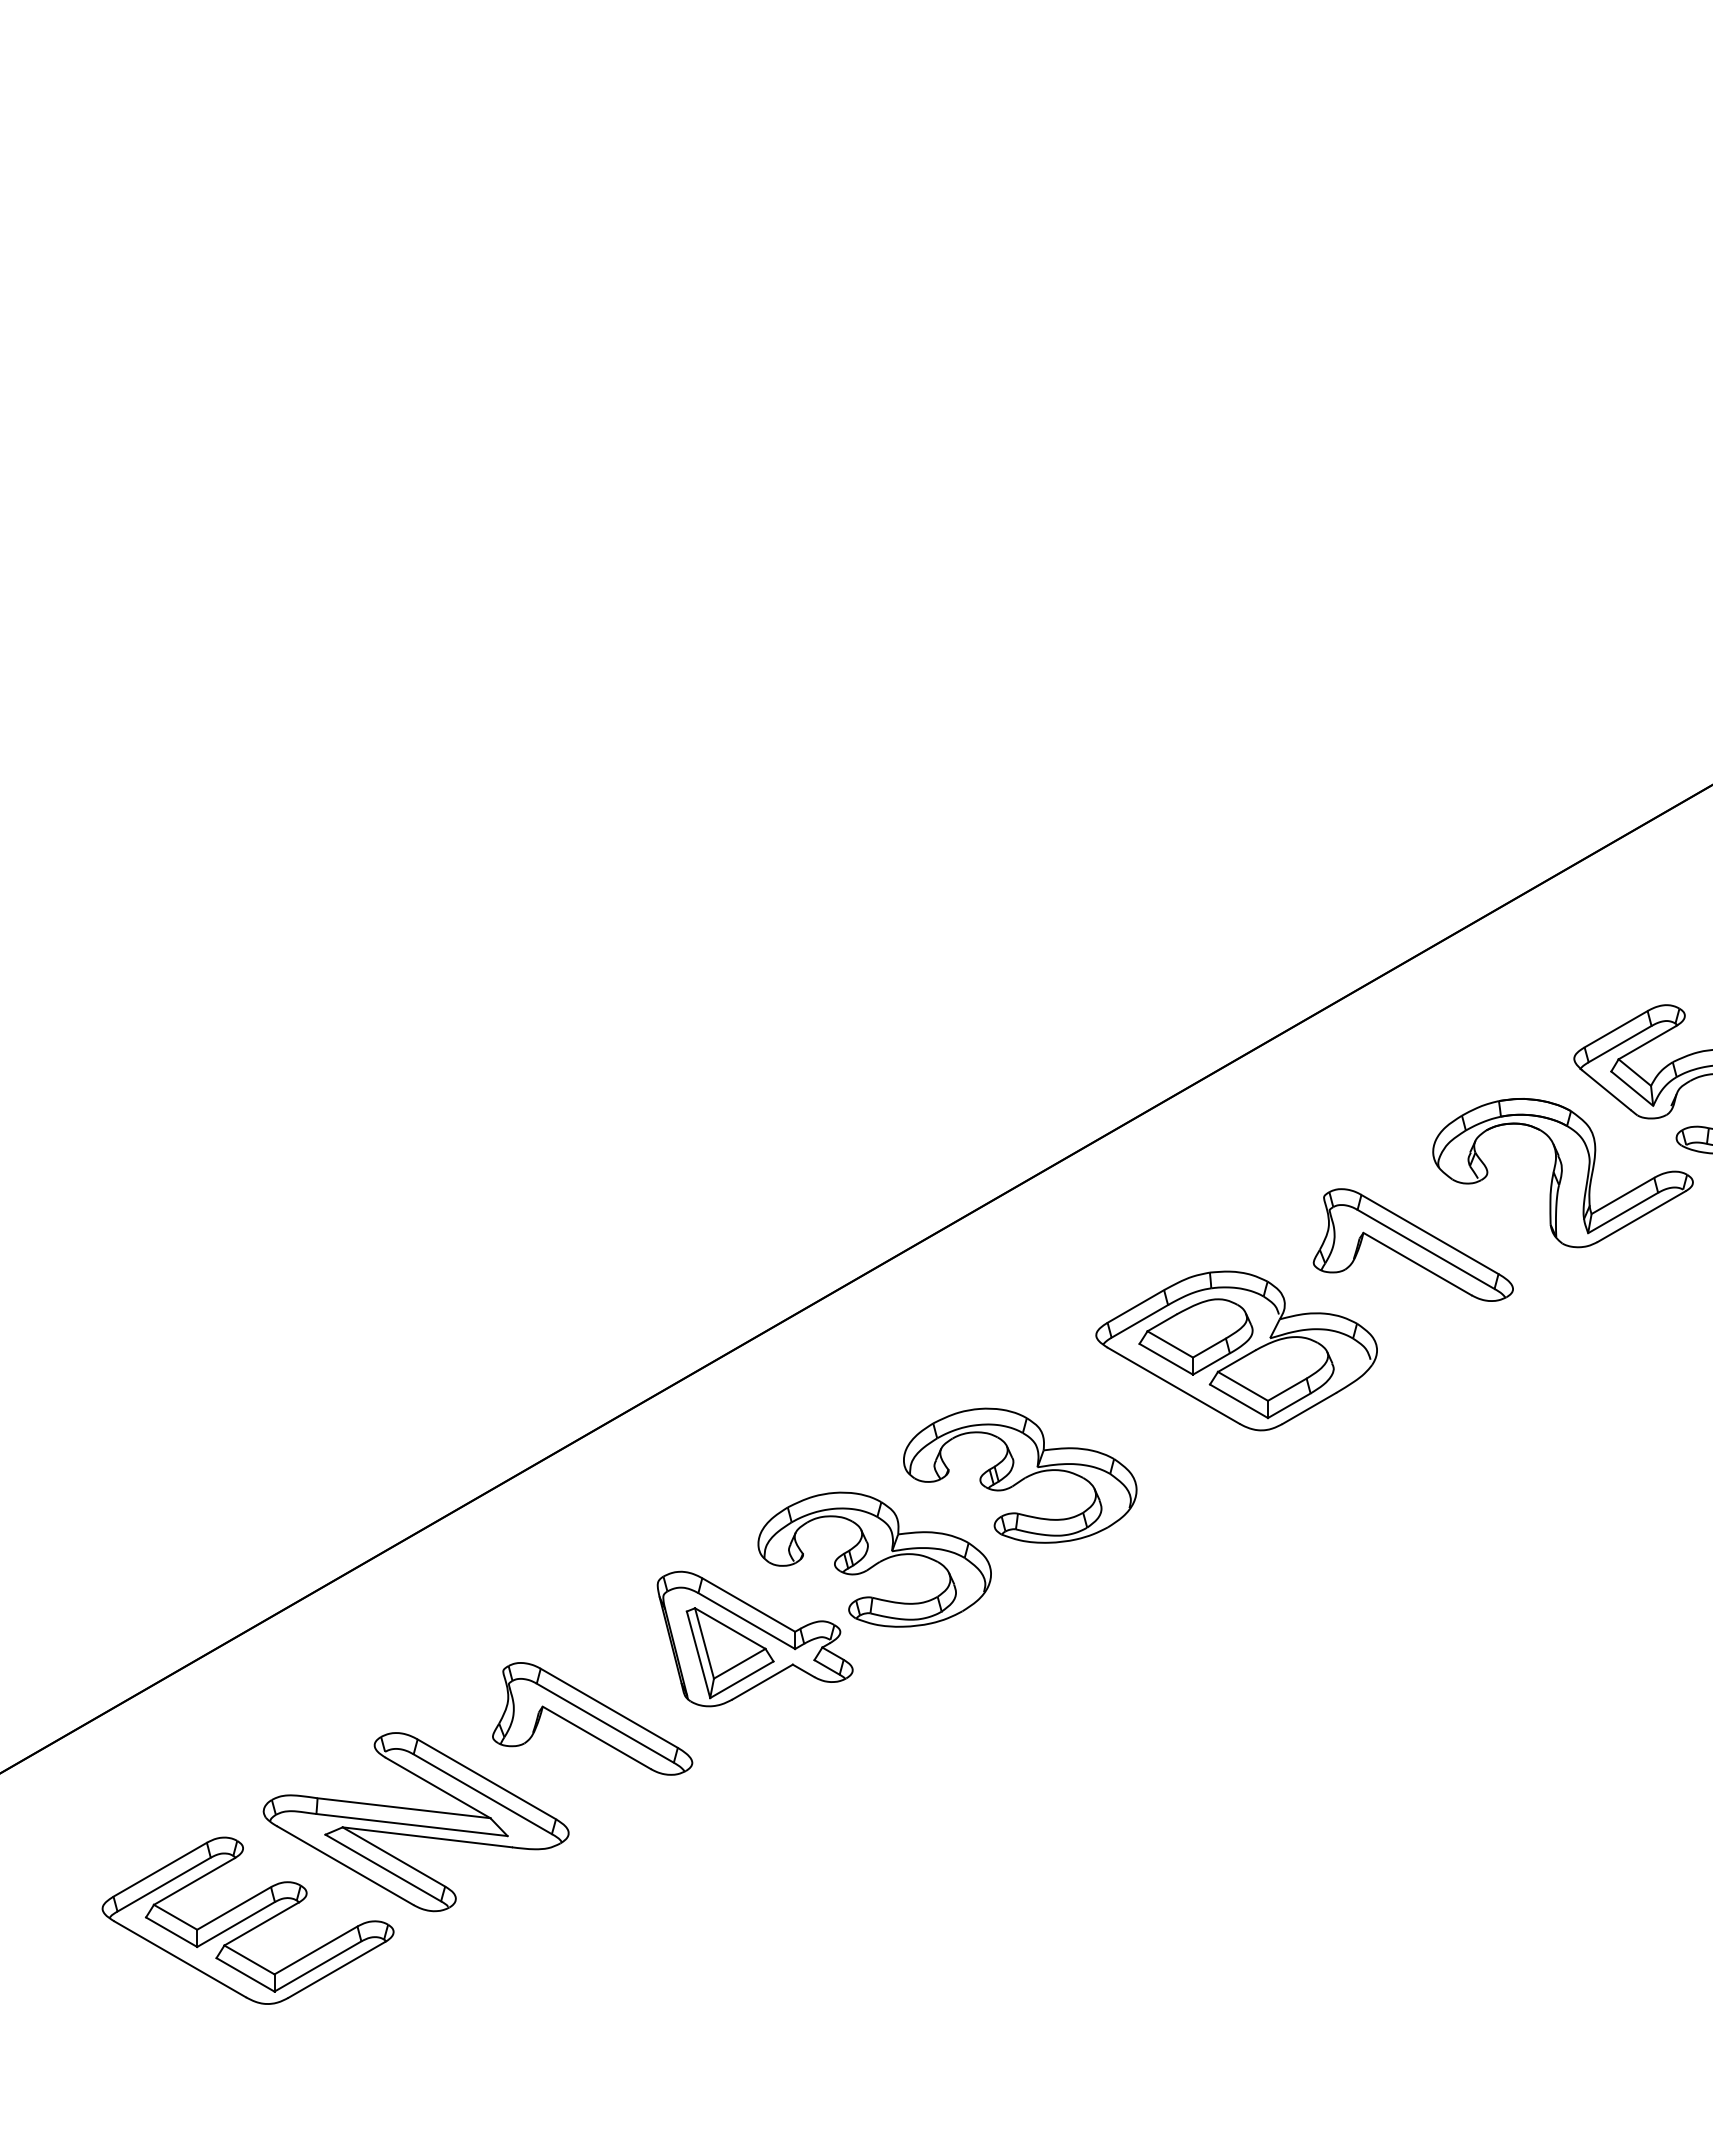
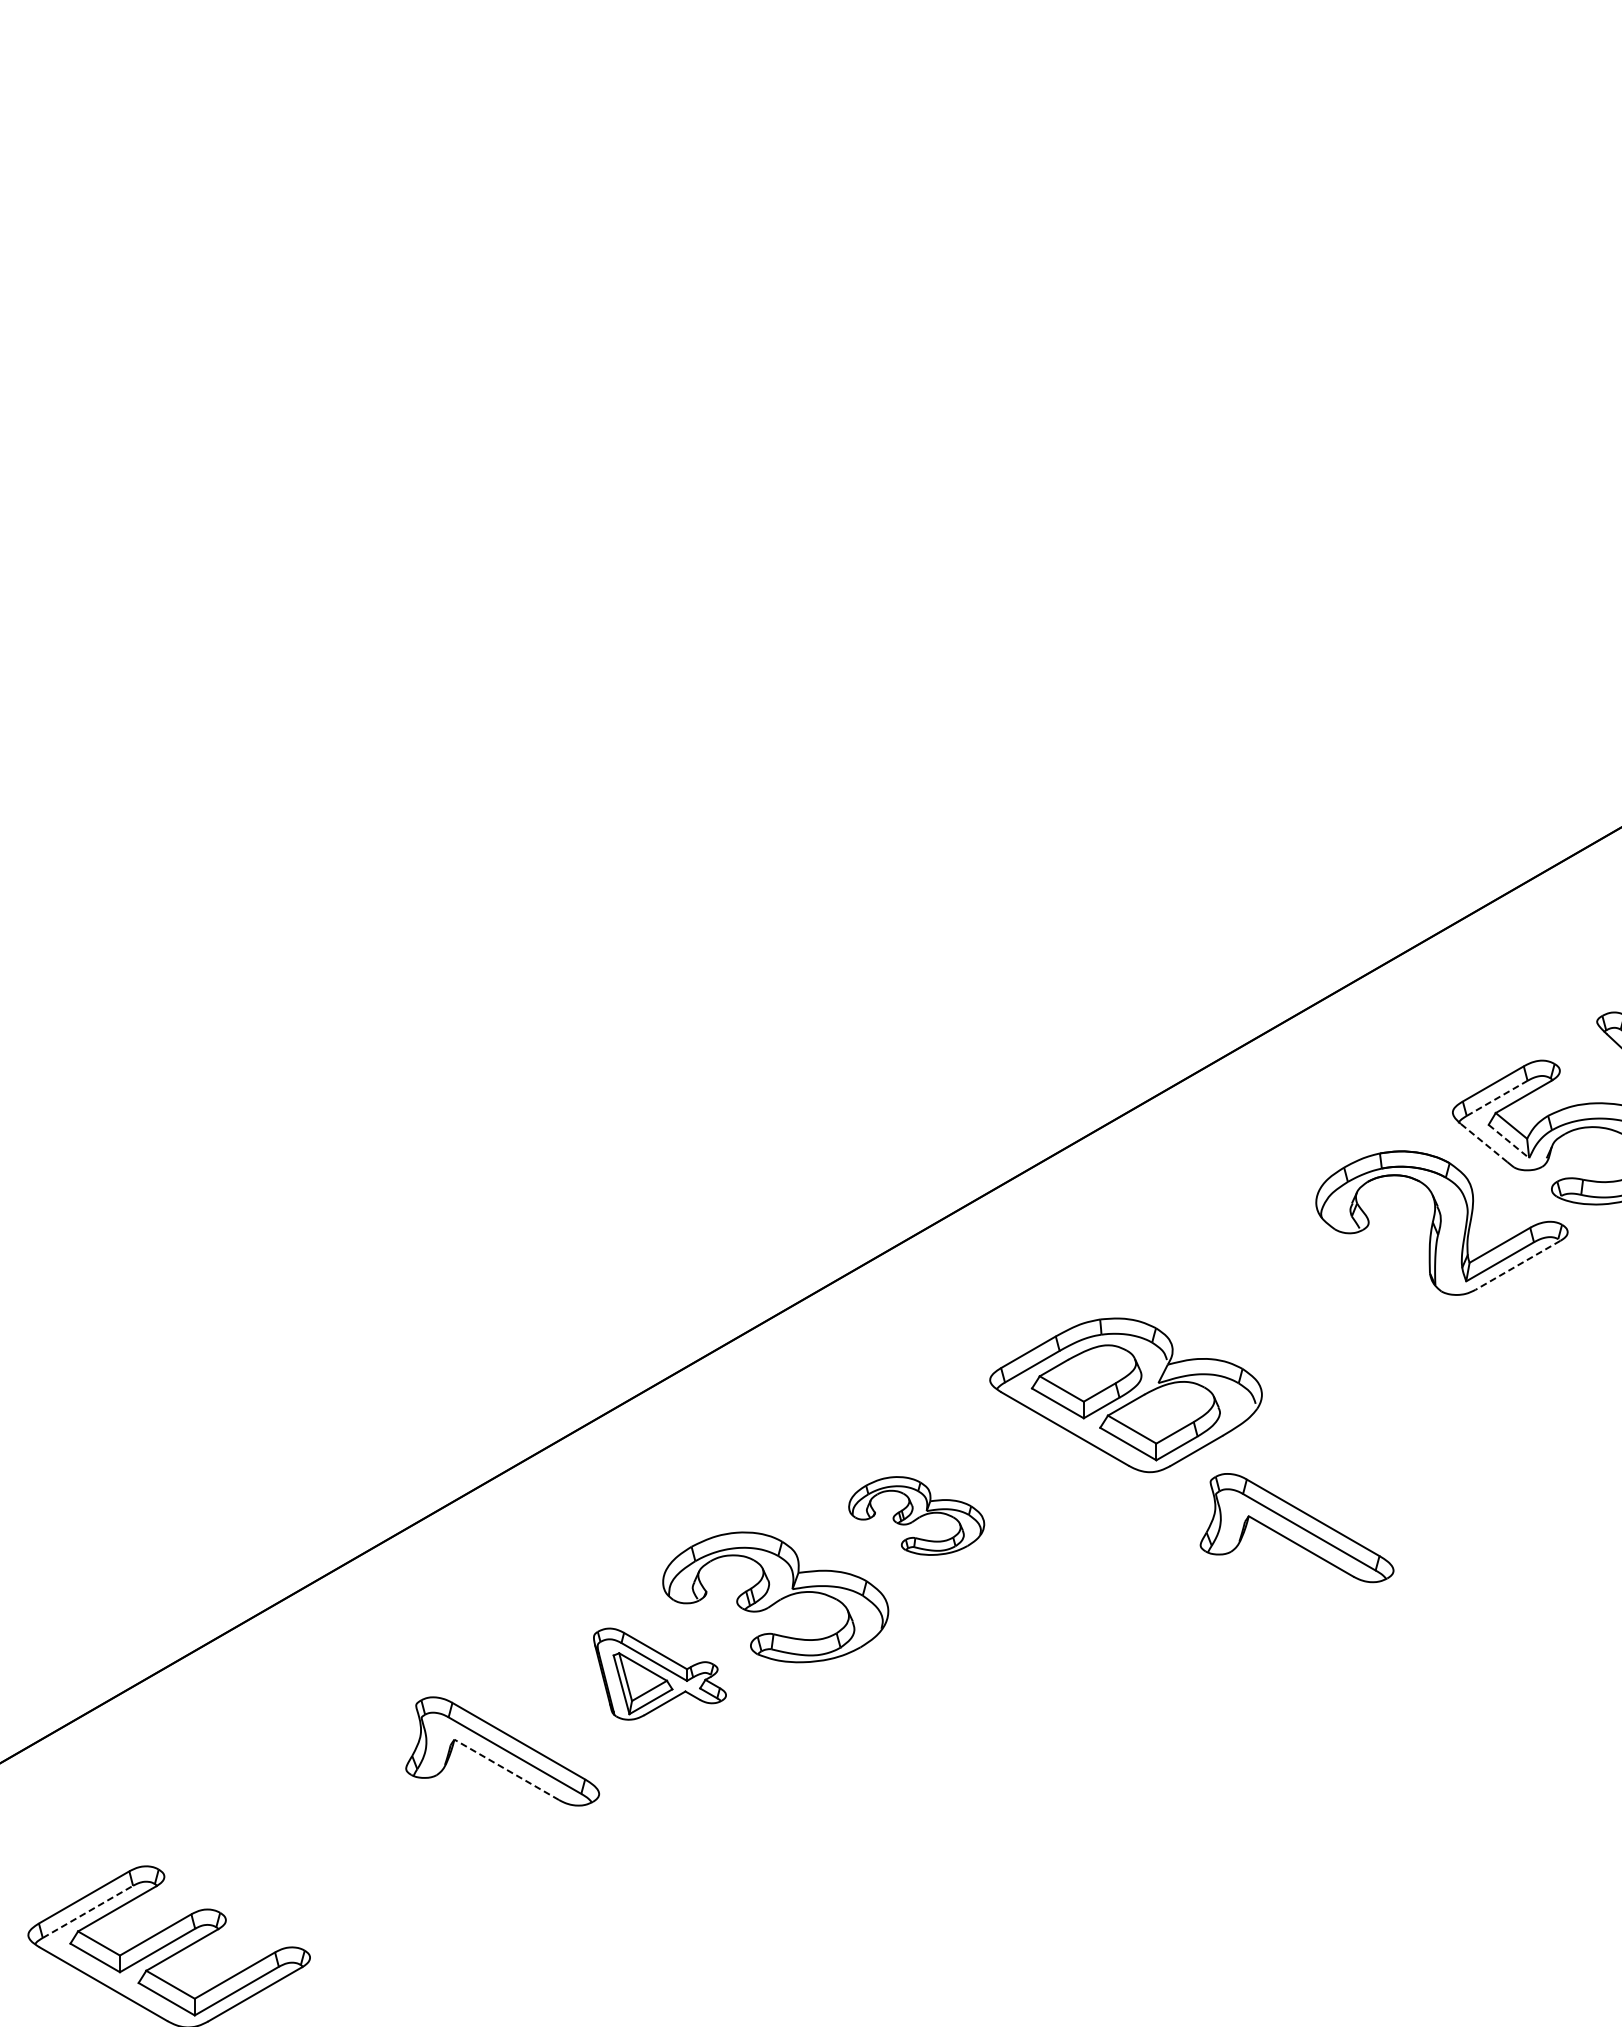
line: (1620, 1043) -> (1497, 1097), solid -> dashed
line: (1606, 1089) -> (1484, 1142), solid -> dashed
line: (1632, 1089) -> (1509, 1142), solid -> dashed
line: (1641, 1216) -> (1517, 1265), solid -> dashed
part: (1412, 1244) -> (1296, 1527), moved
part: (1020, 1475) -> (916, 1515), size x0.6
part: (754, 1638) -> (659, 1673), size x0.7
line: (596, 1737) -> (506, 1769), solid -> dashed
part: (415, 1822) -> (331, 1851), removed
line: (164, 1884) -> (88, 1911), solid -> dashed

